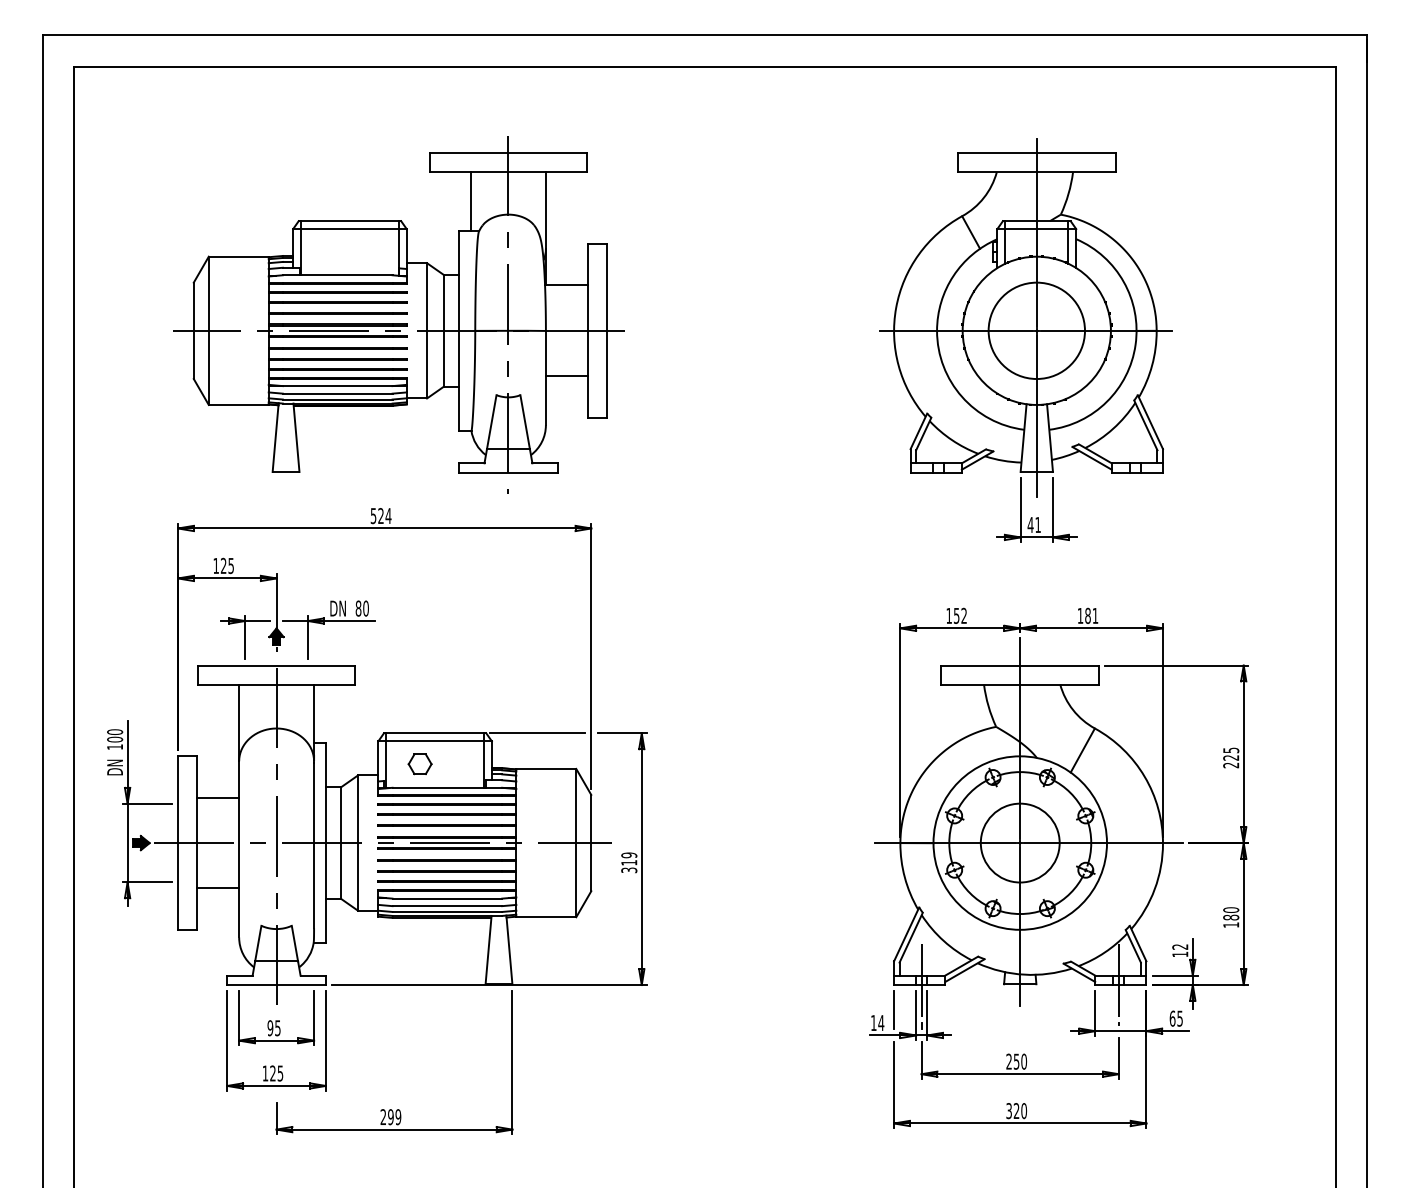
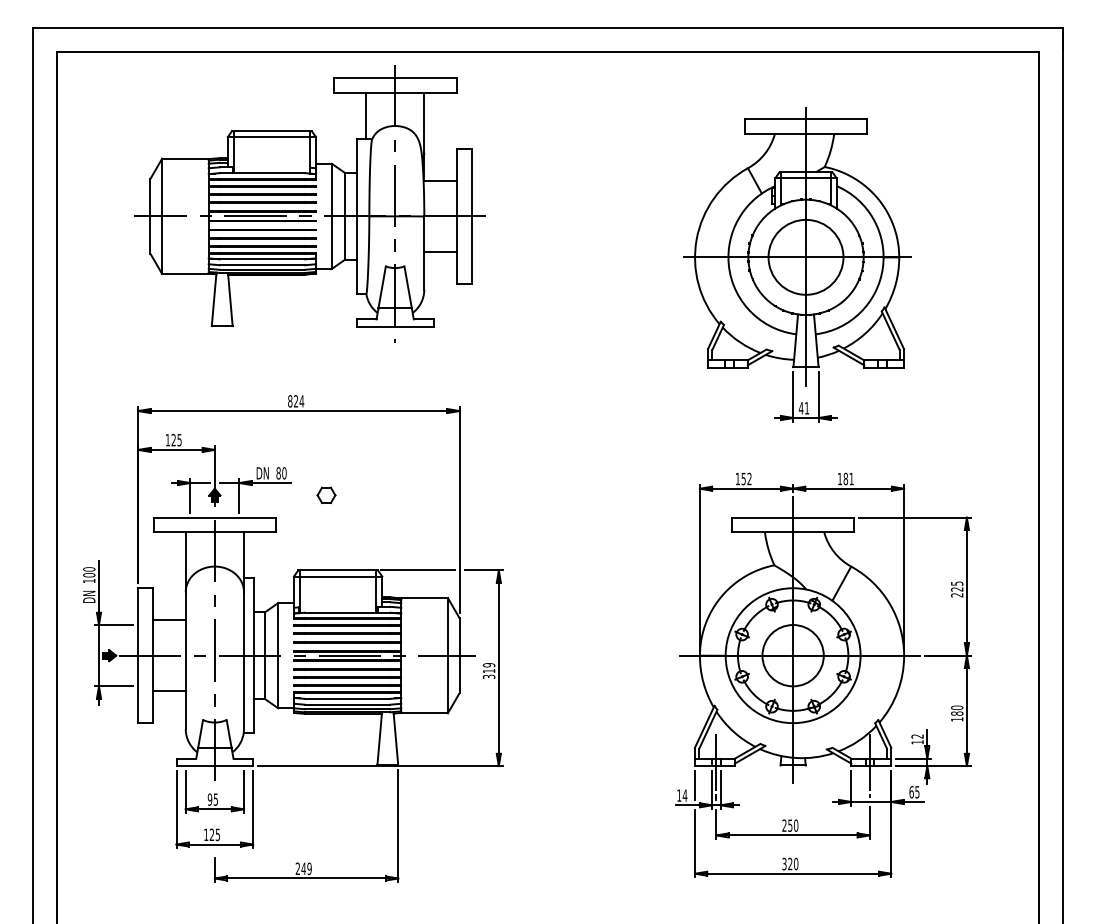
part: (398, 314) -> (309, 203), moved
text: (373, 516) -> (290, 401), 524 -> 824
part: (420, 763) -> (326, 494), moved
text: (390, 1116) -> (303, 868), 299 -> 249

